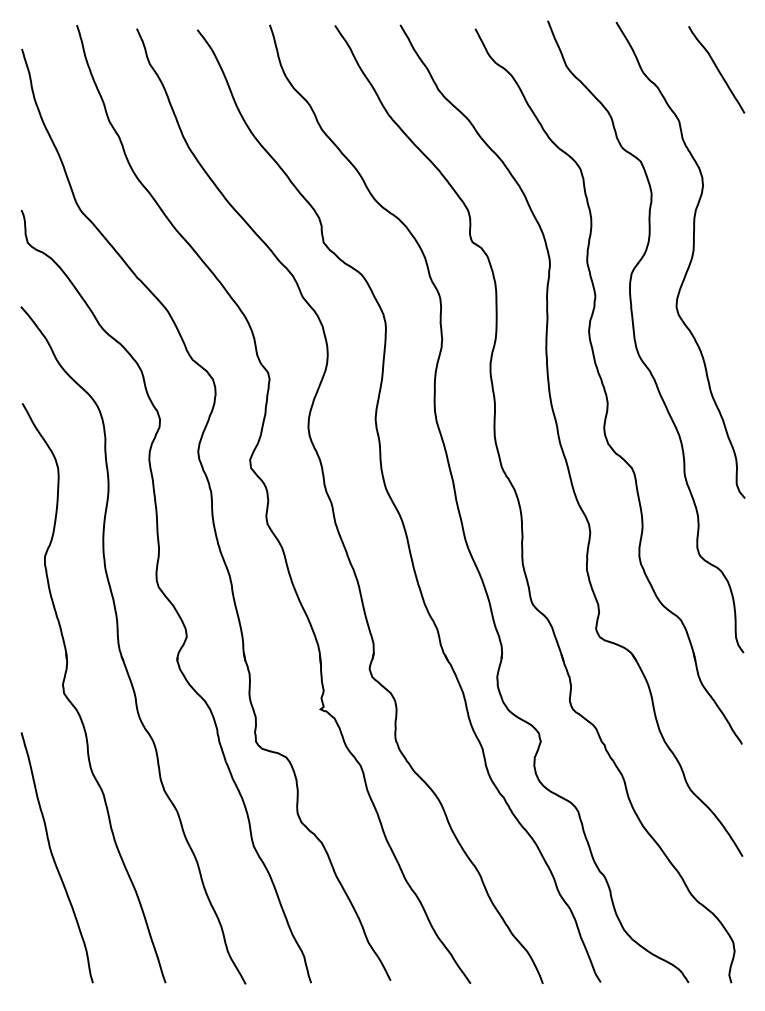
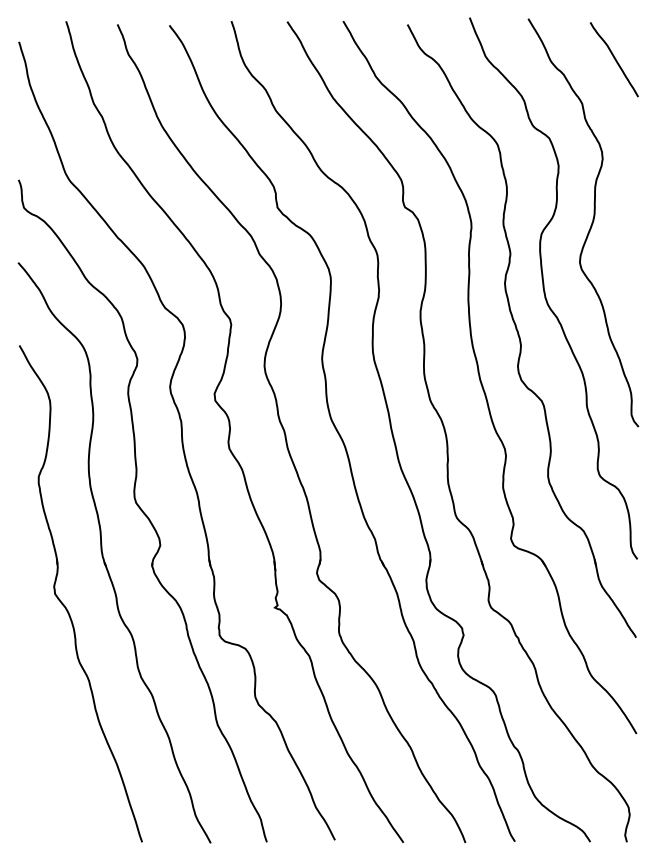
curve: (54, 858) -> (46, 735), removed

